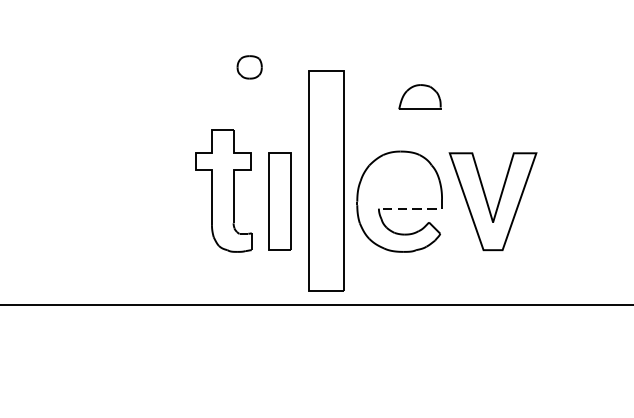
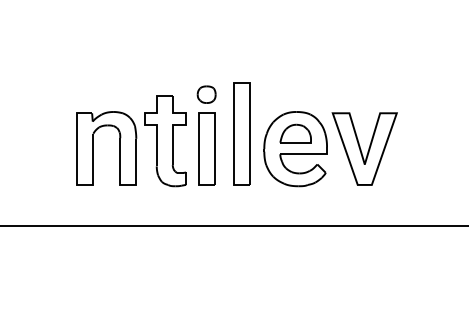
part: (249, 67) -> (206, 94), moved
part: (419, 96) -> (295, 133), moved
part: (326, 180) -> (241, 133), size x0.62
part: (126, 200) -> (93, 148), added
line: (416, 209) -> (308, 154), dashed -> solid

